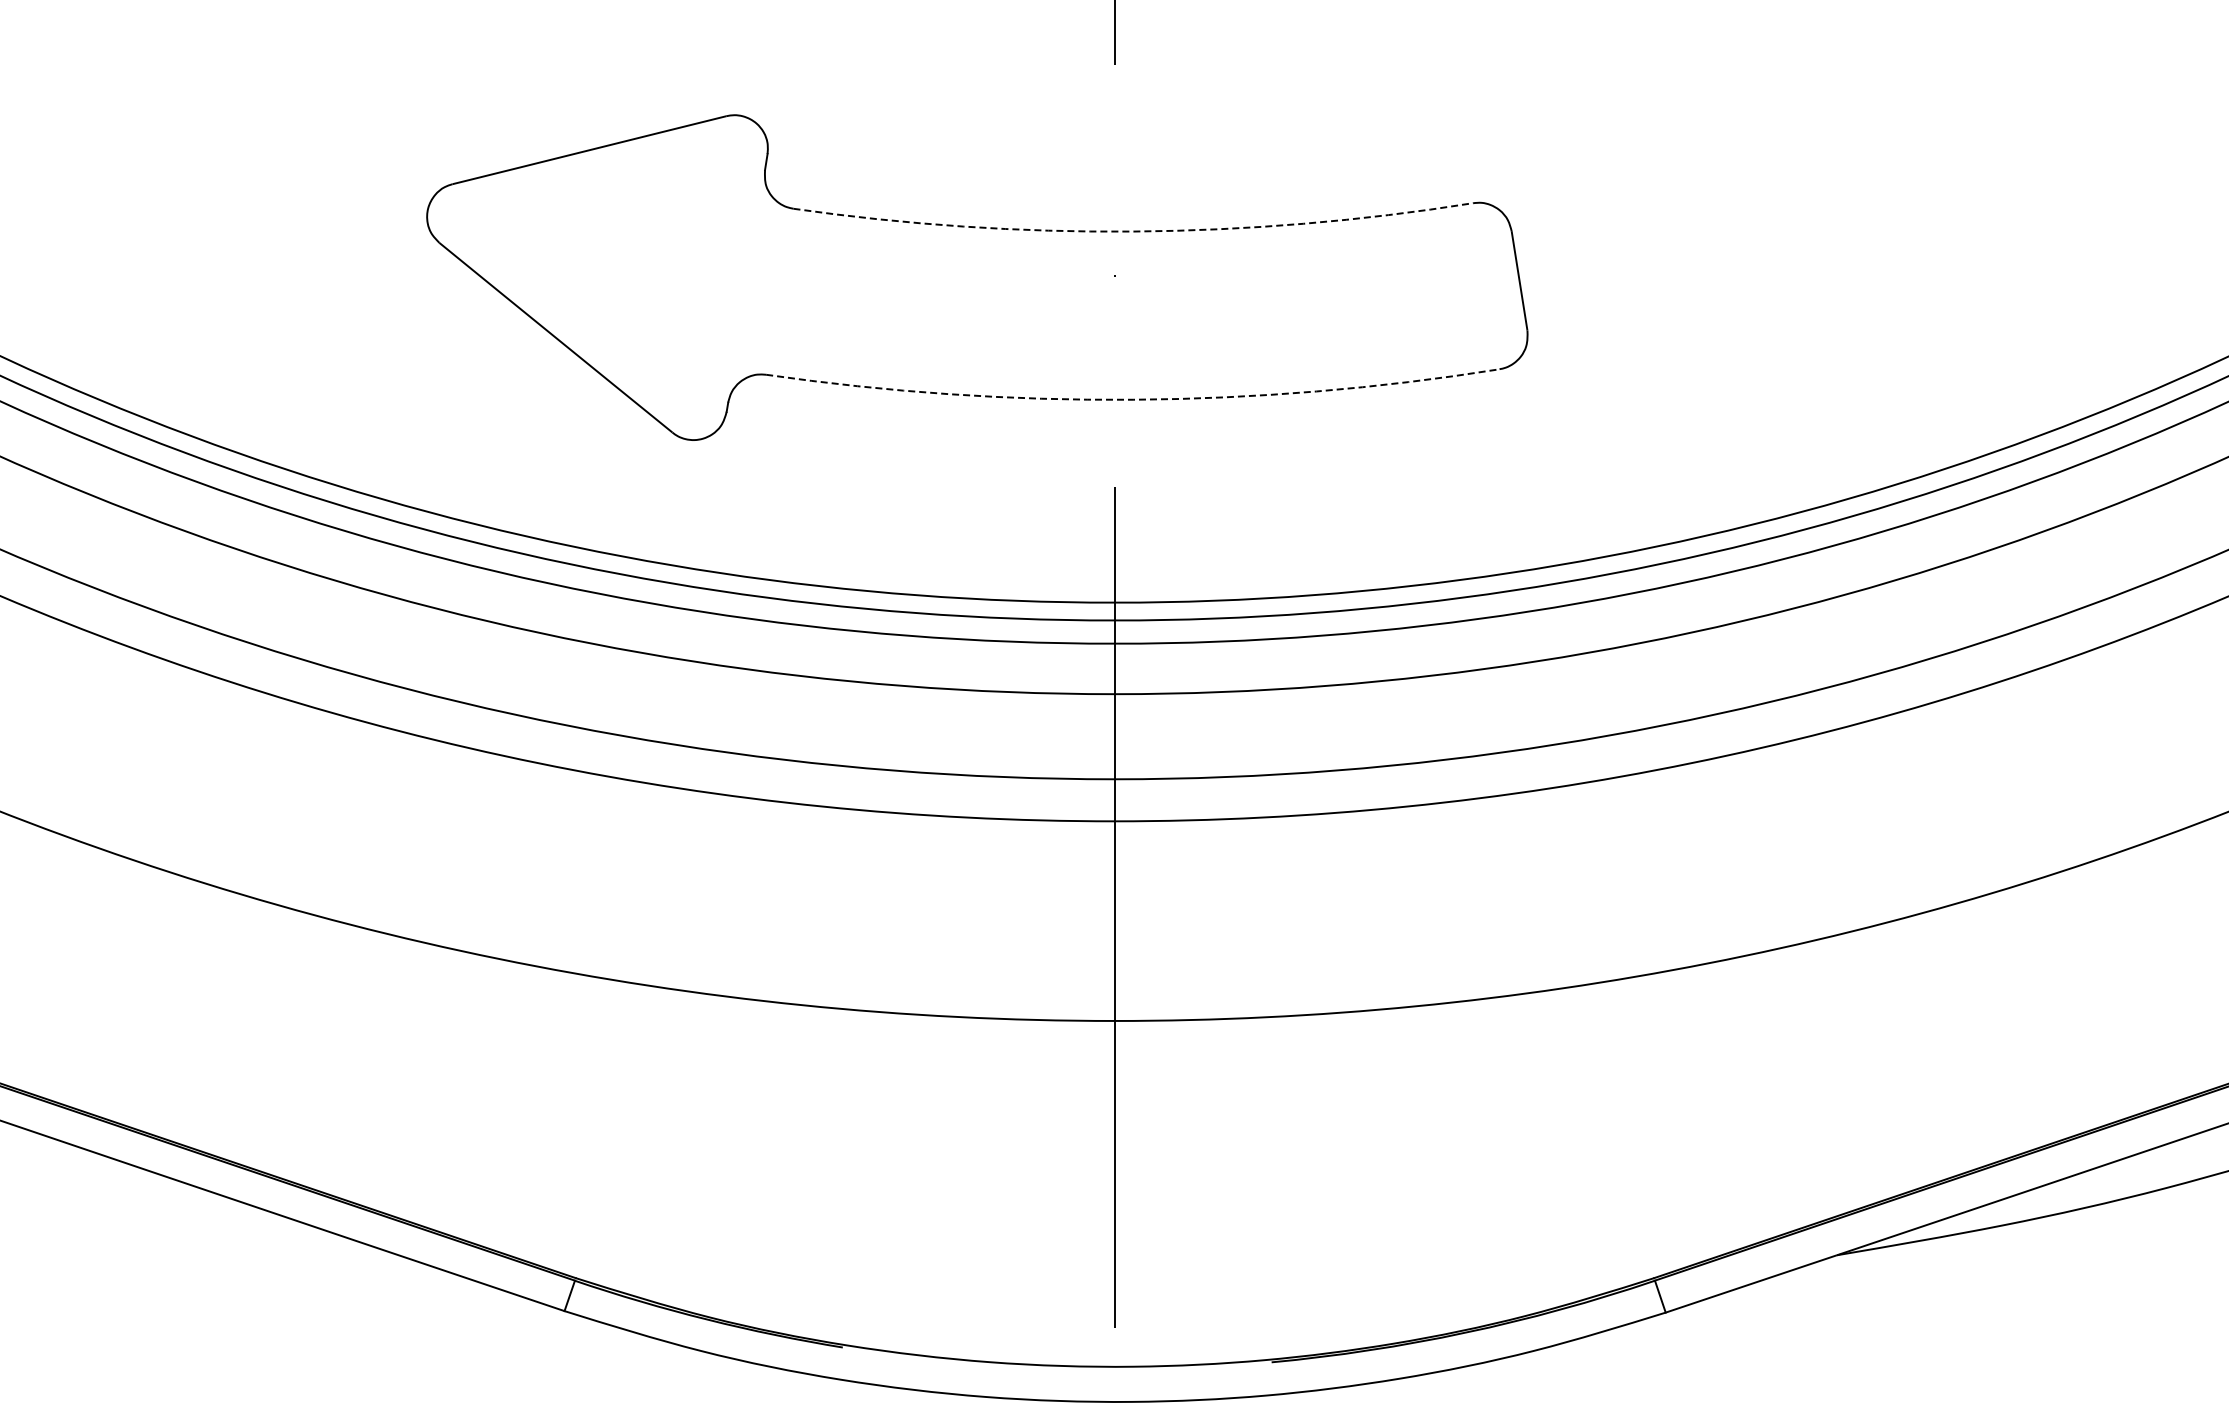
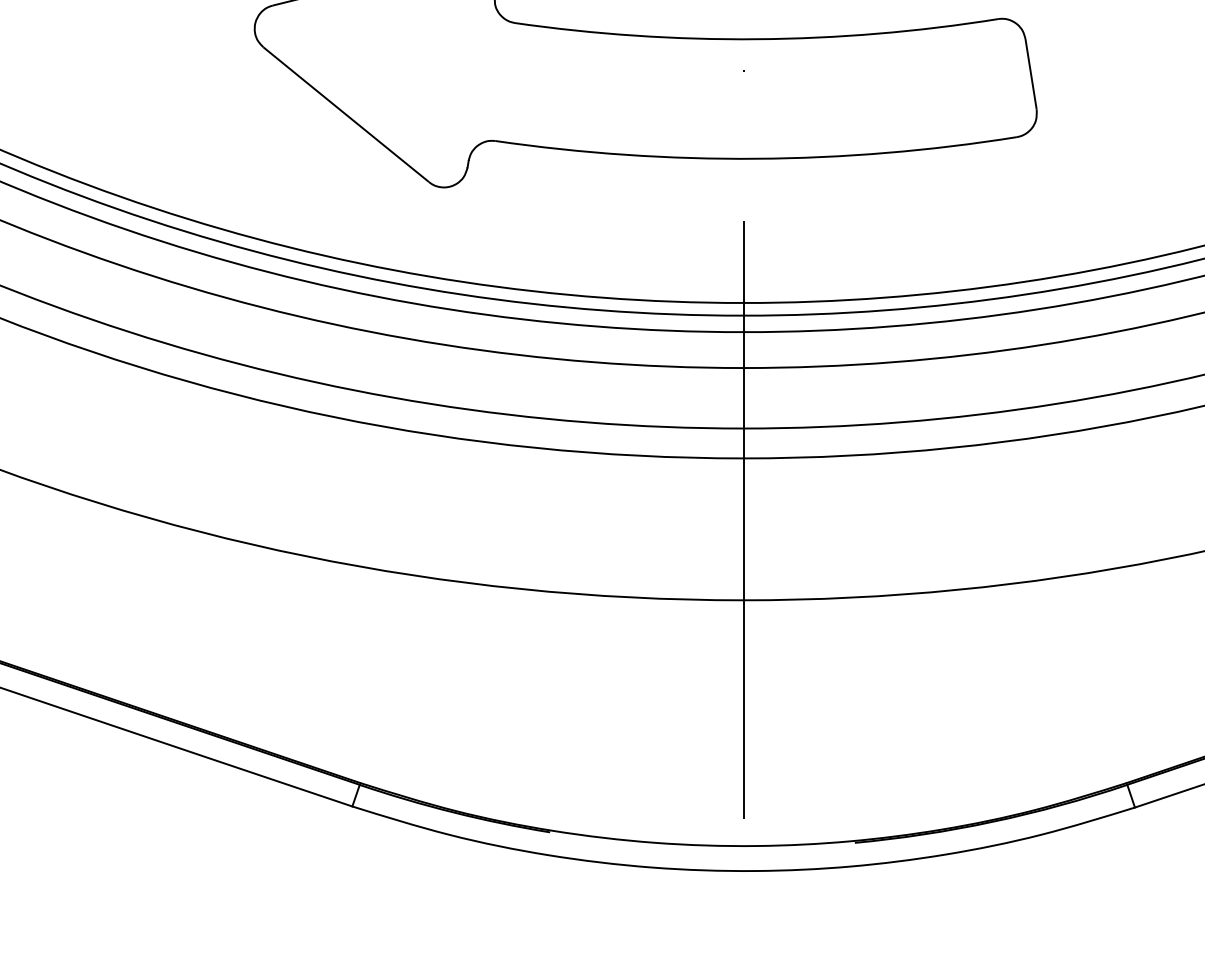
arc: (1133, 231) -> (756, 39), dashed -> solid
arc: (1133, 399) -> (756, 158), dashed -> solid

